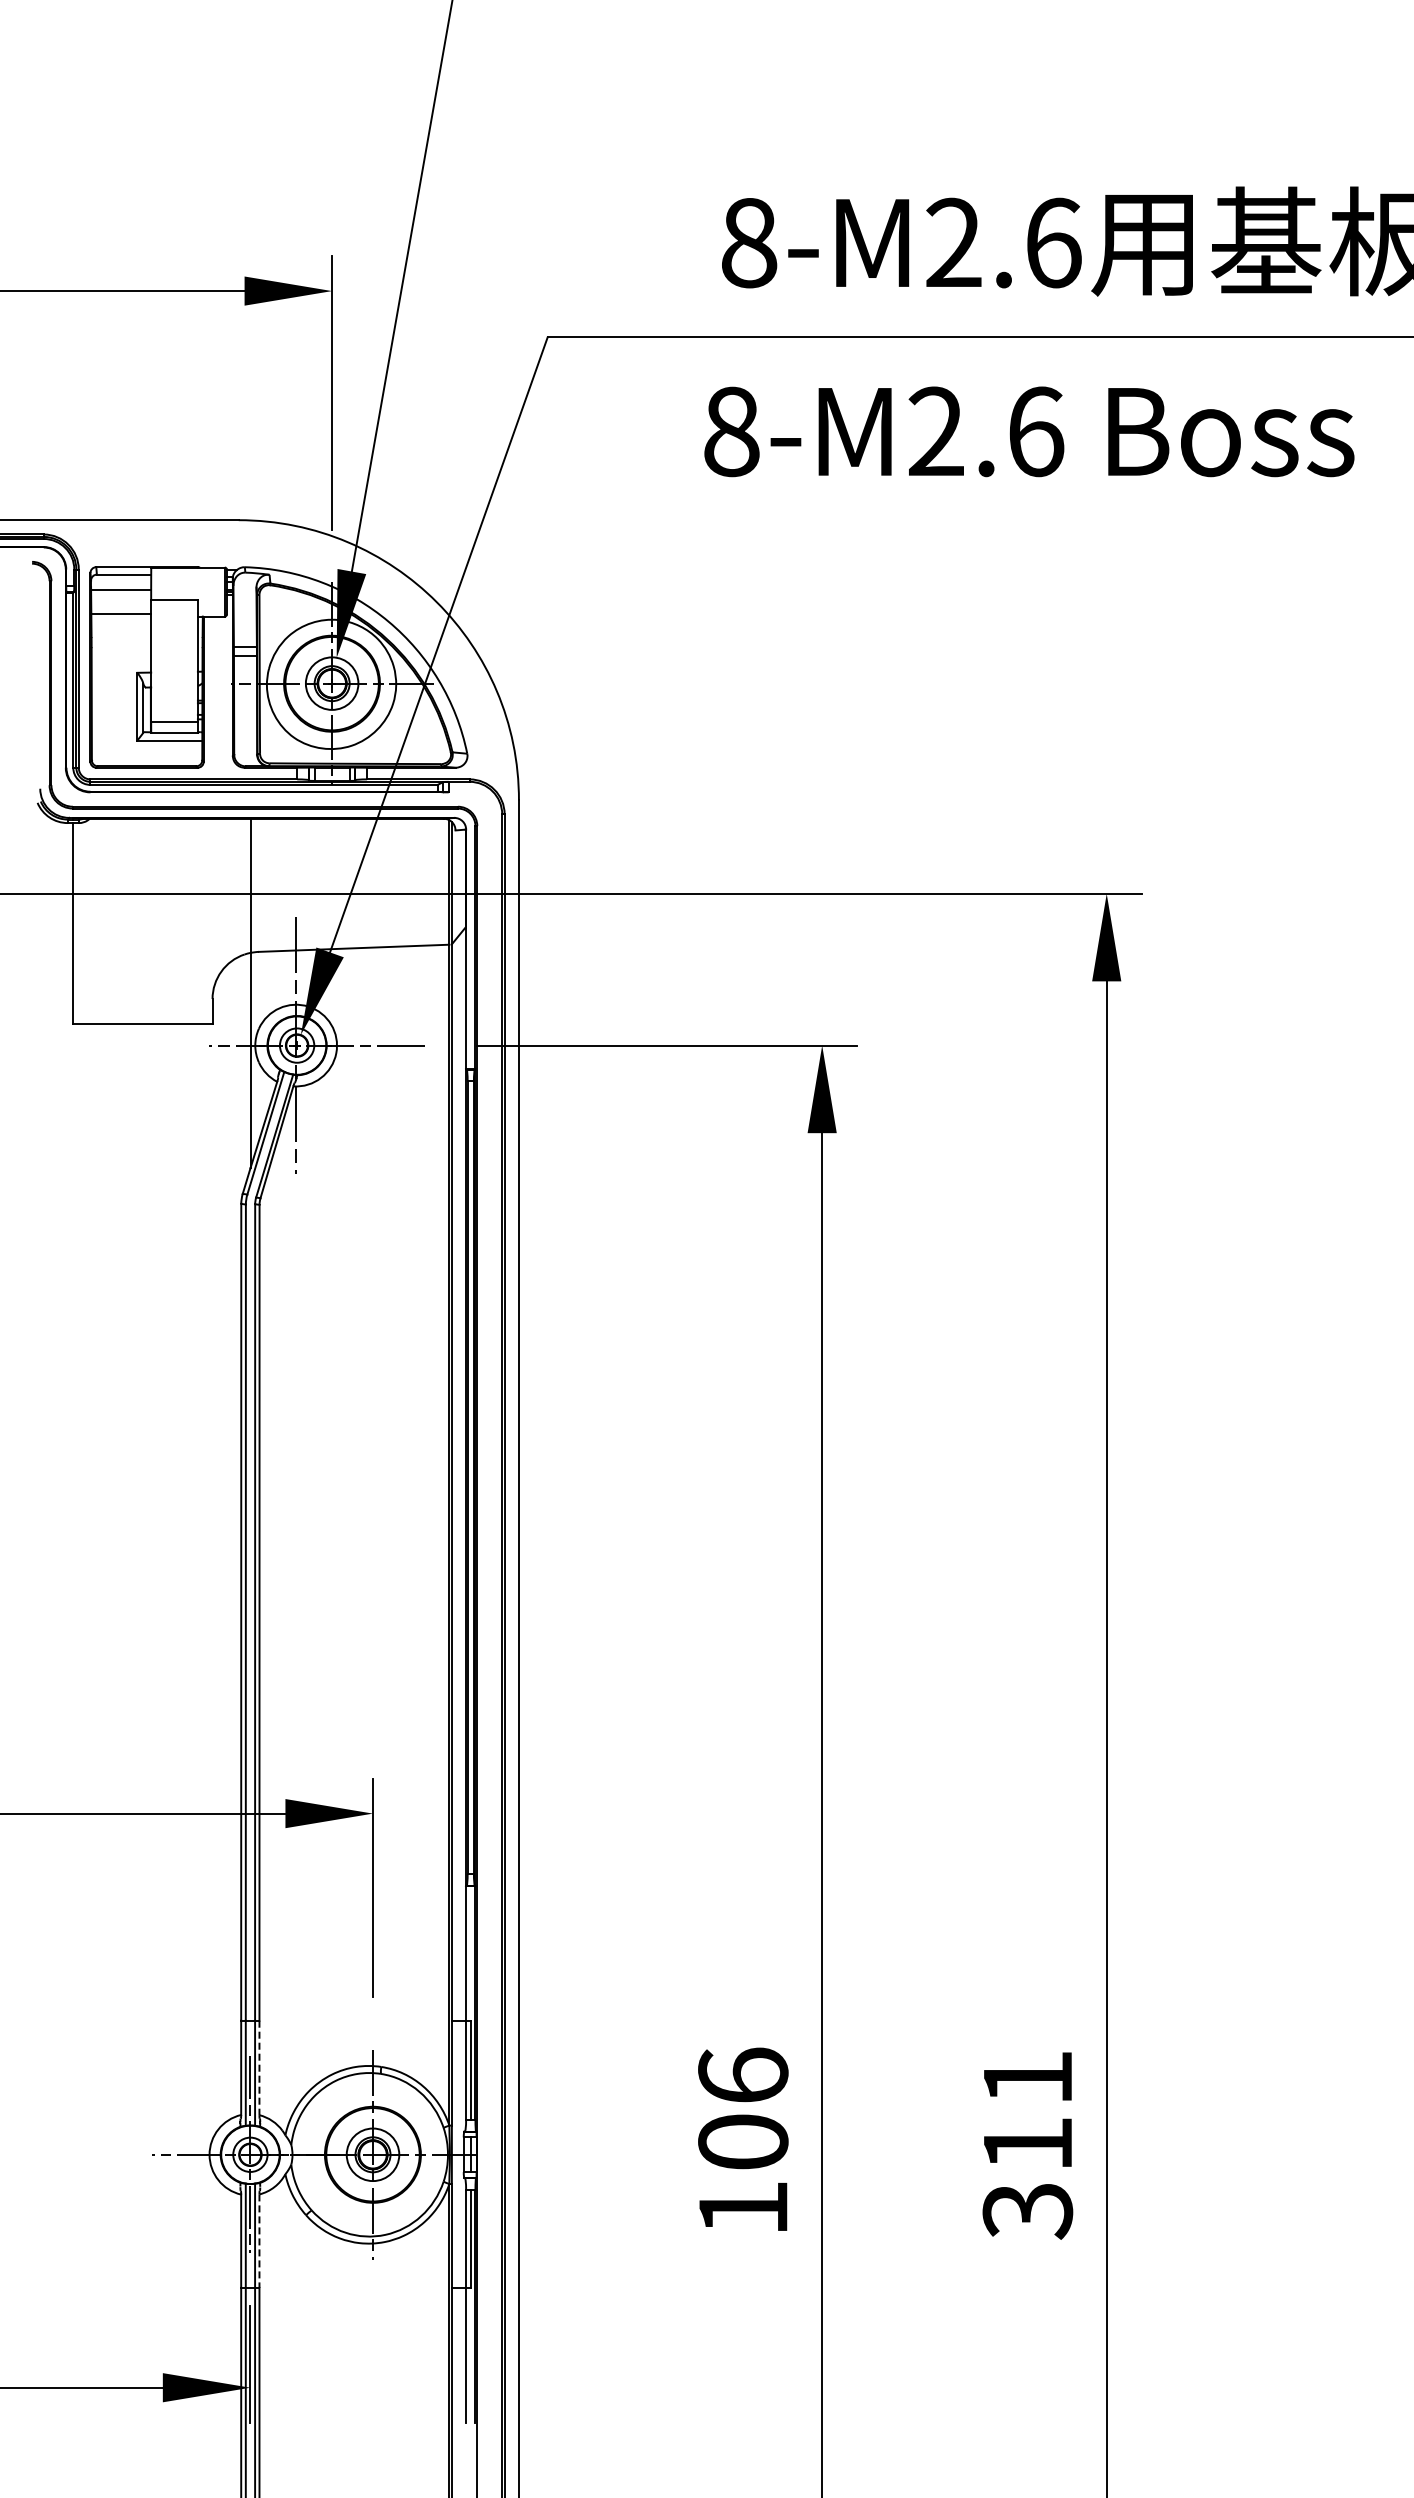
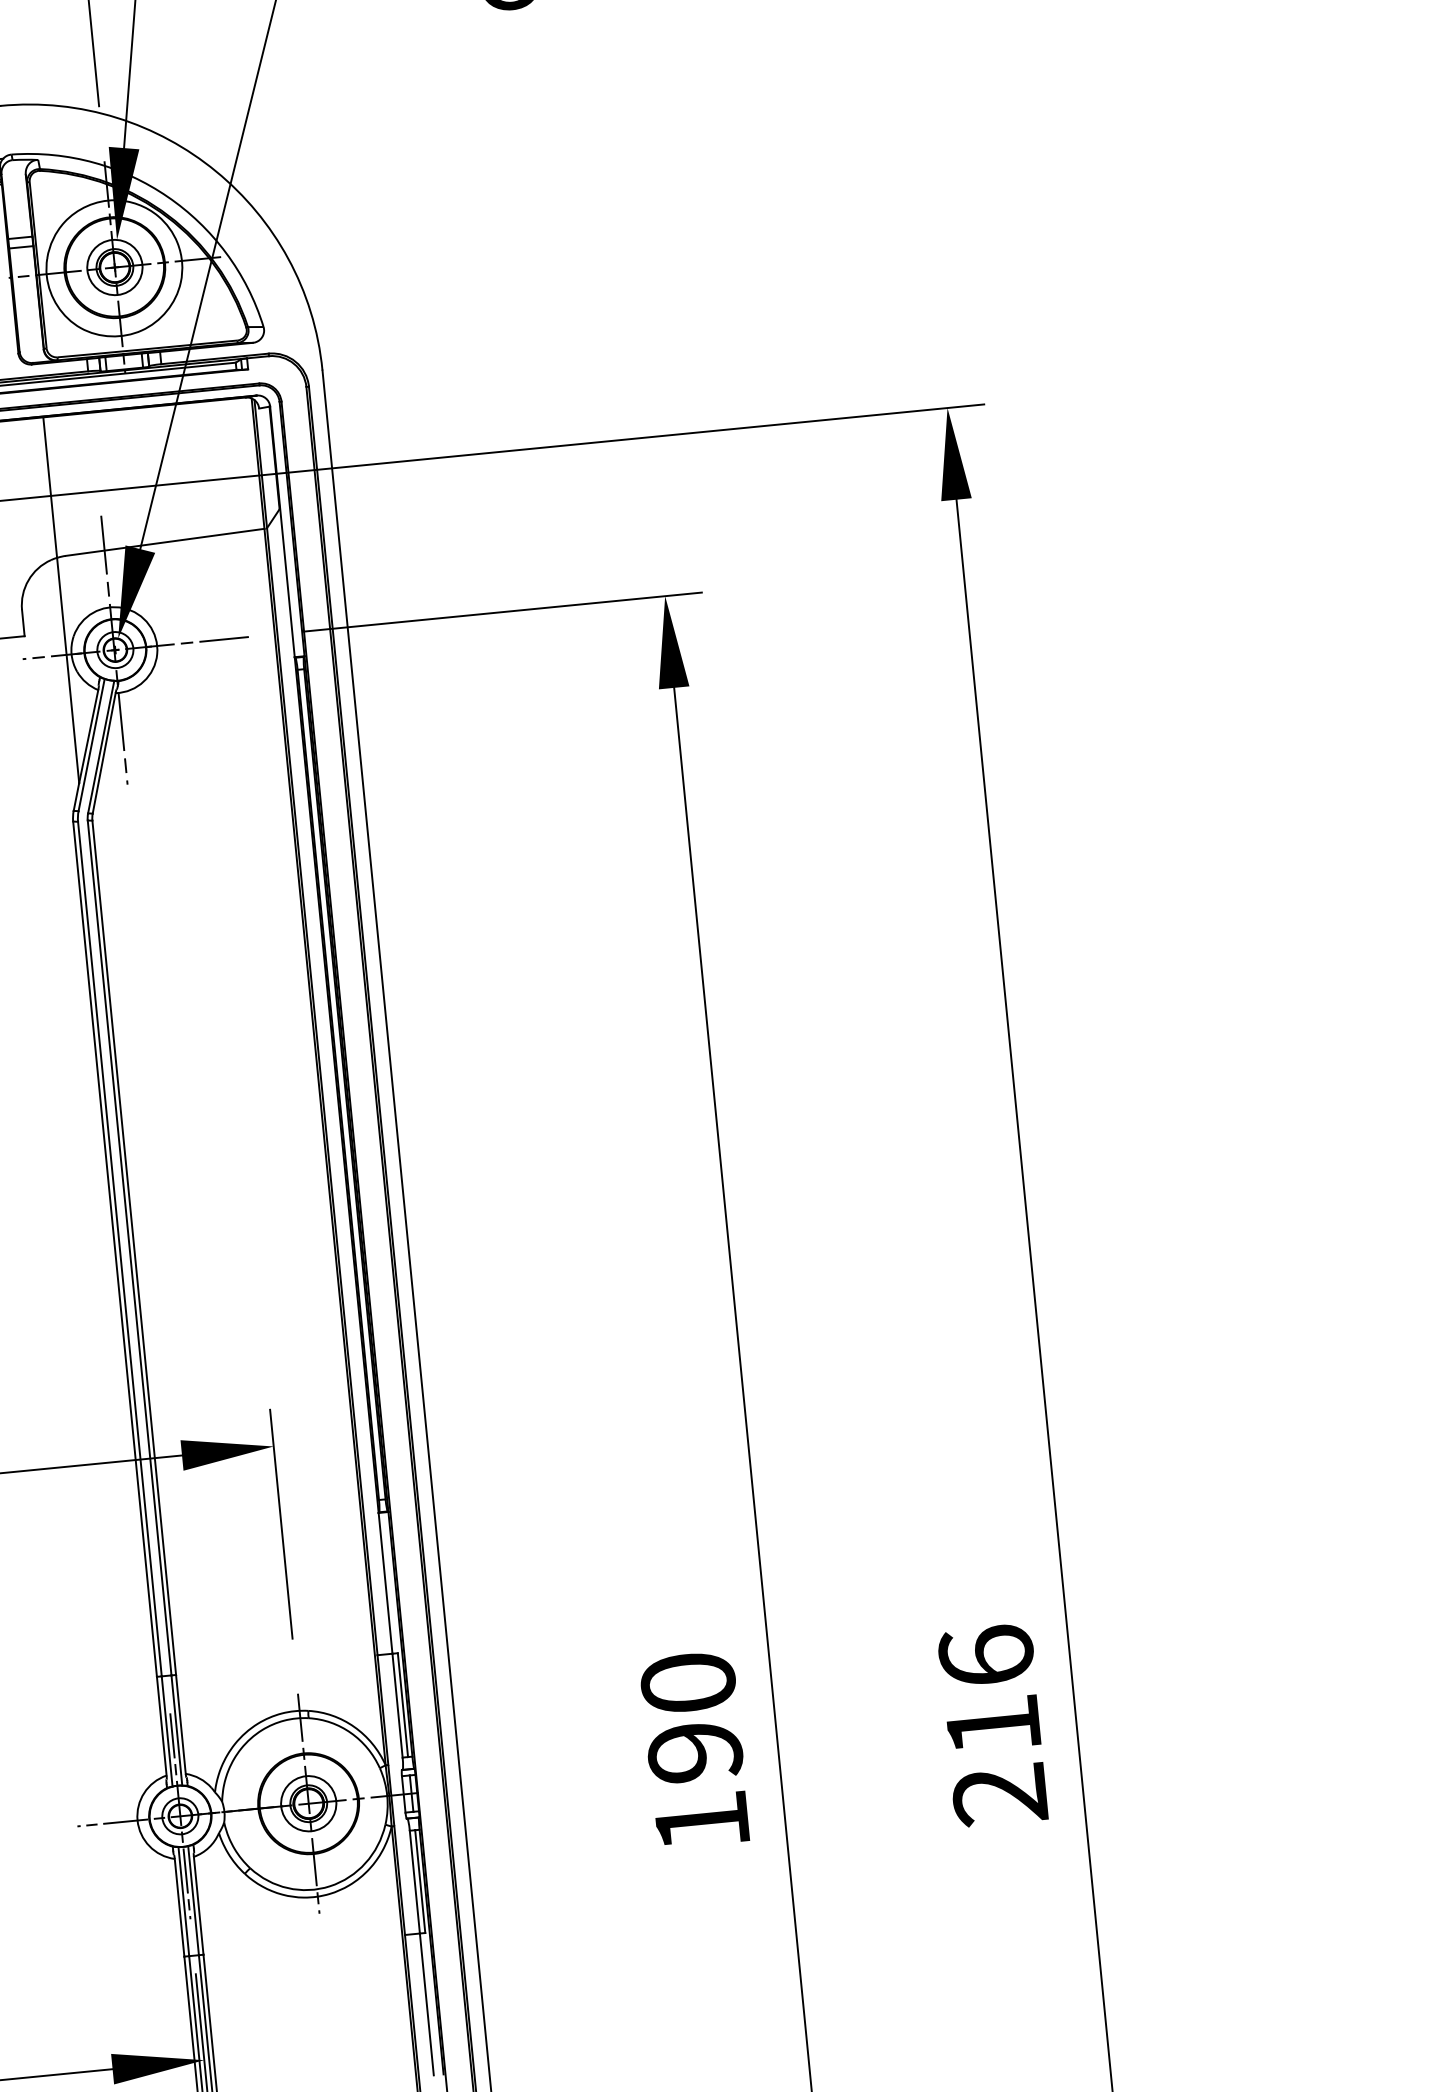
line: (259, 2068) -> (181, 1725), dashed -> solid
text: (743, 2108) -> (691, 1717), 106 -> 190
text: (1027, 2144) -> (992, 1725), 311 -> 216
line: (259, 2241) -> (198, 1906), dashed -> solid

